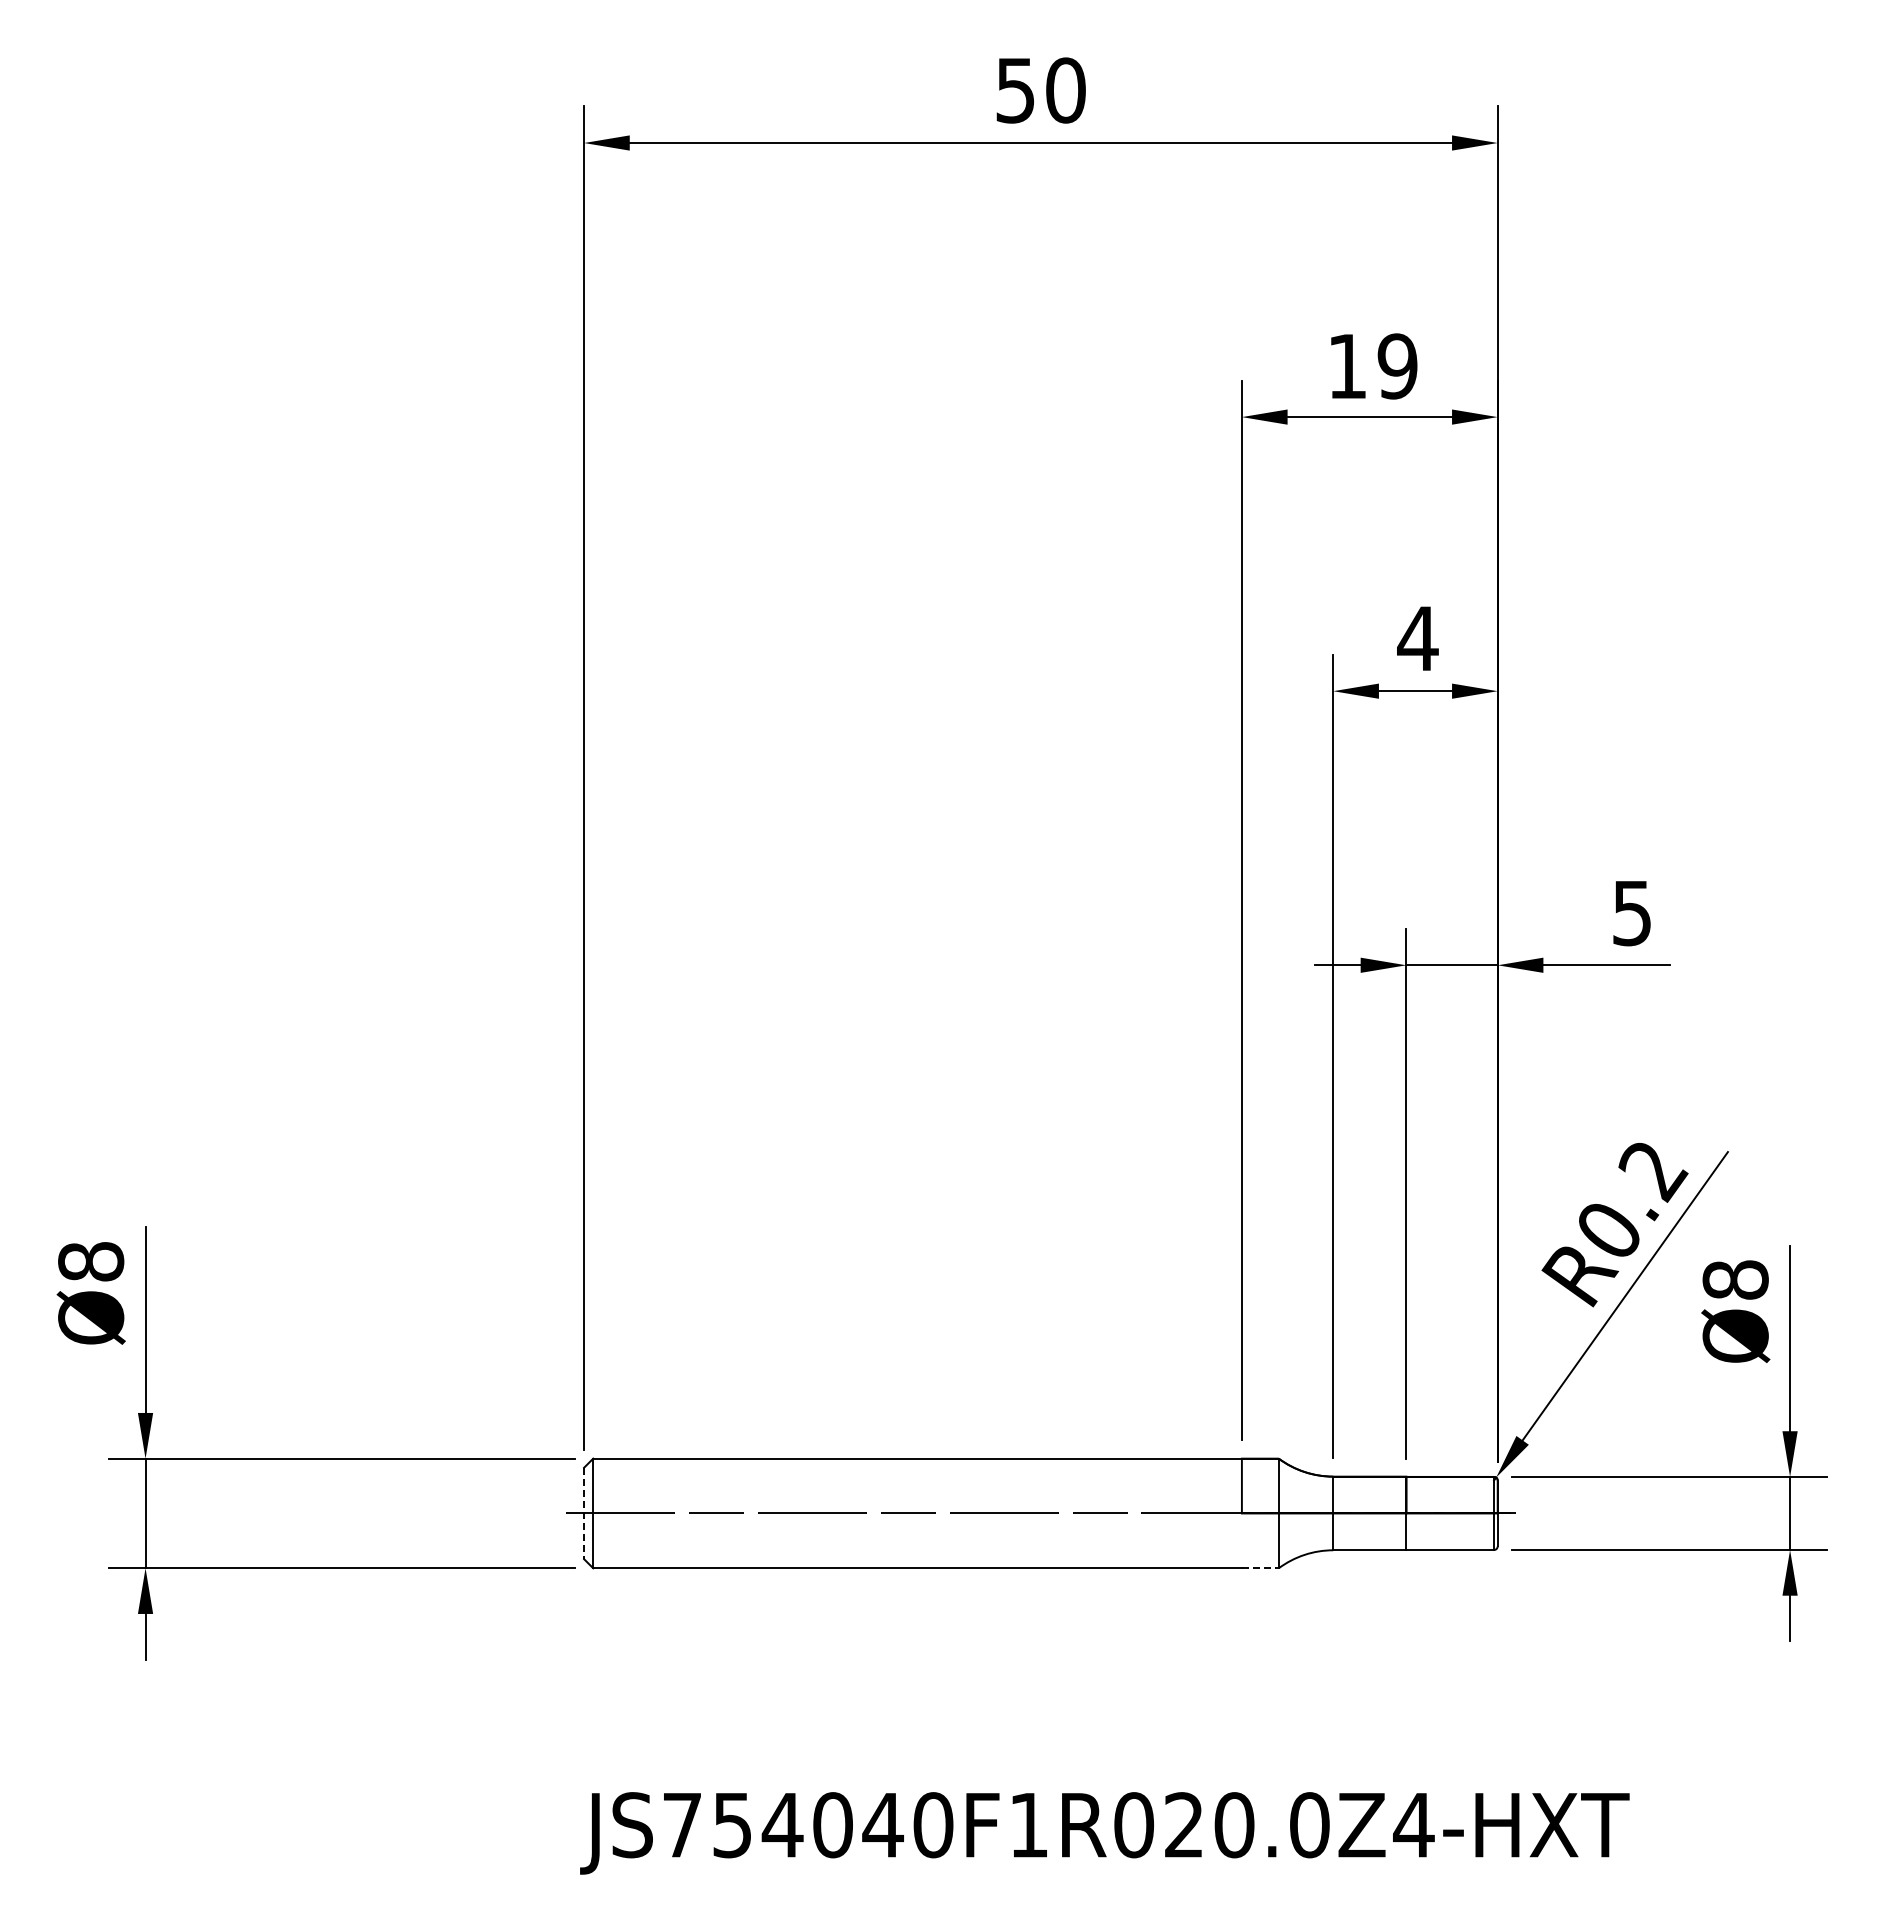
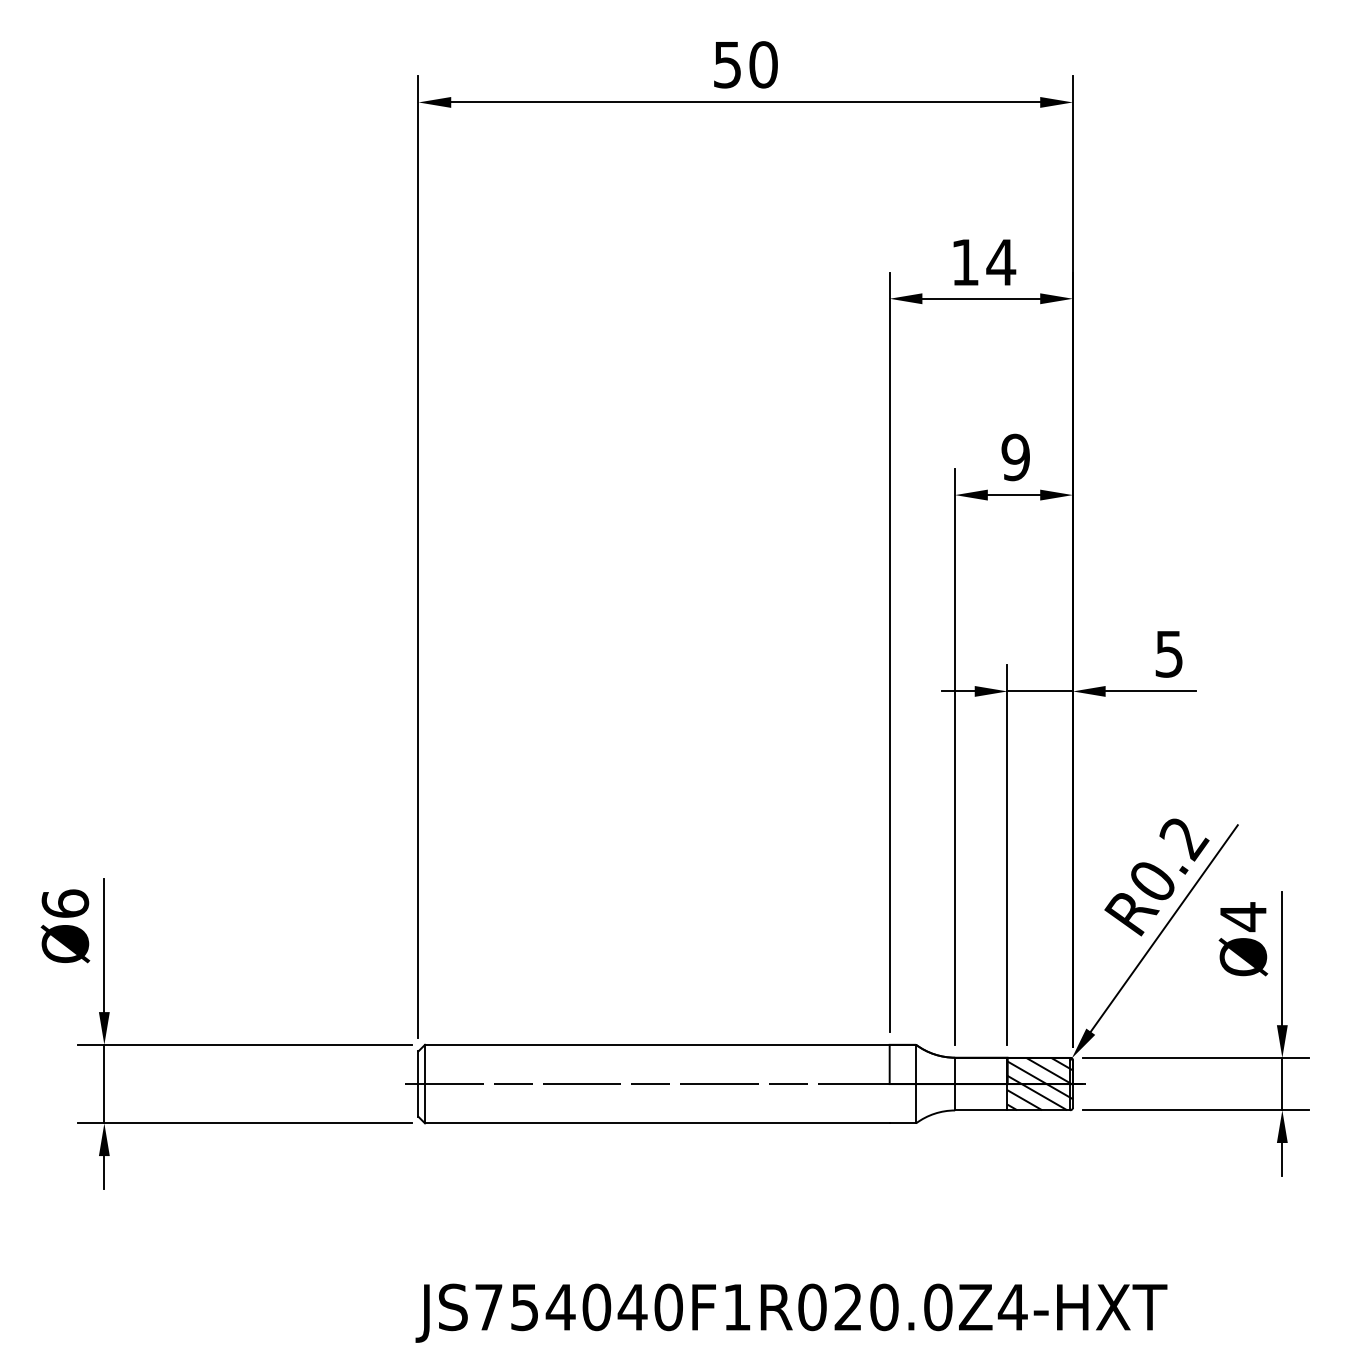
text: (1397, 366) -> (1001, 262), 19 -> 14
text: (1417, 638) -> (1015, 457), 4 -> 9
text: (91, 1261) -> (65, 903), Ø8 -> Ø6
text: (1735, 1280) -> (1243, 917), Ø8 -> Ø4
line: (584, 1513) -> (418, 1084), dashed -> solid
hatch: (1451, 1513) -> (1039, 1084), added
line: (1260, 1568) -> (902, 1123), dashed -> solid

